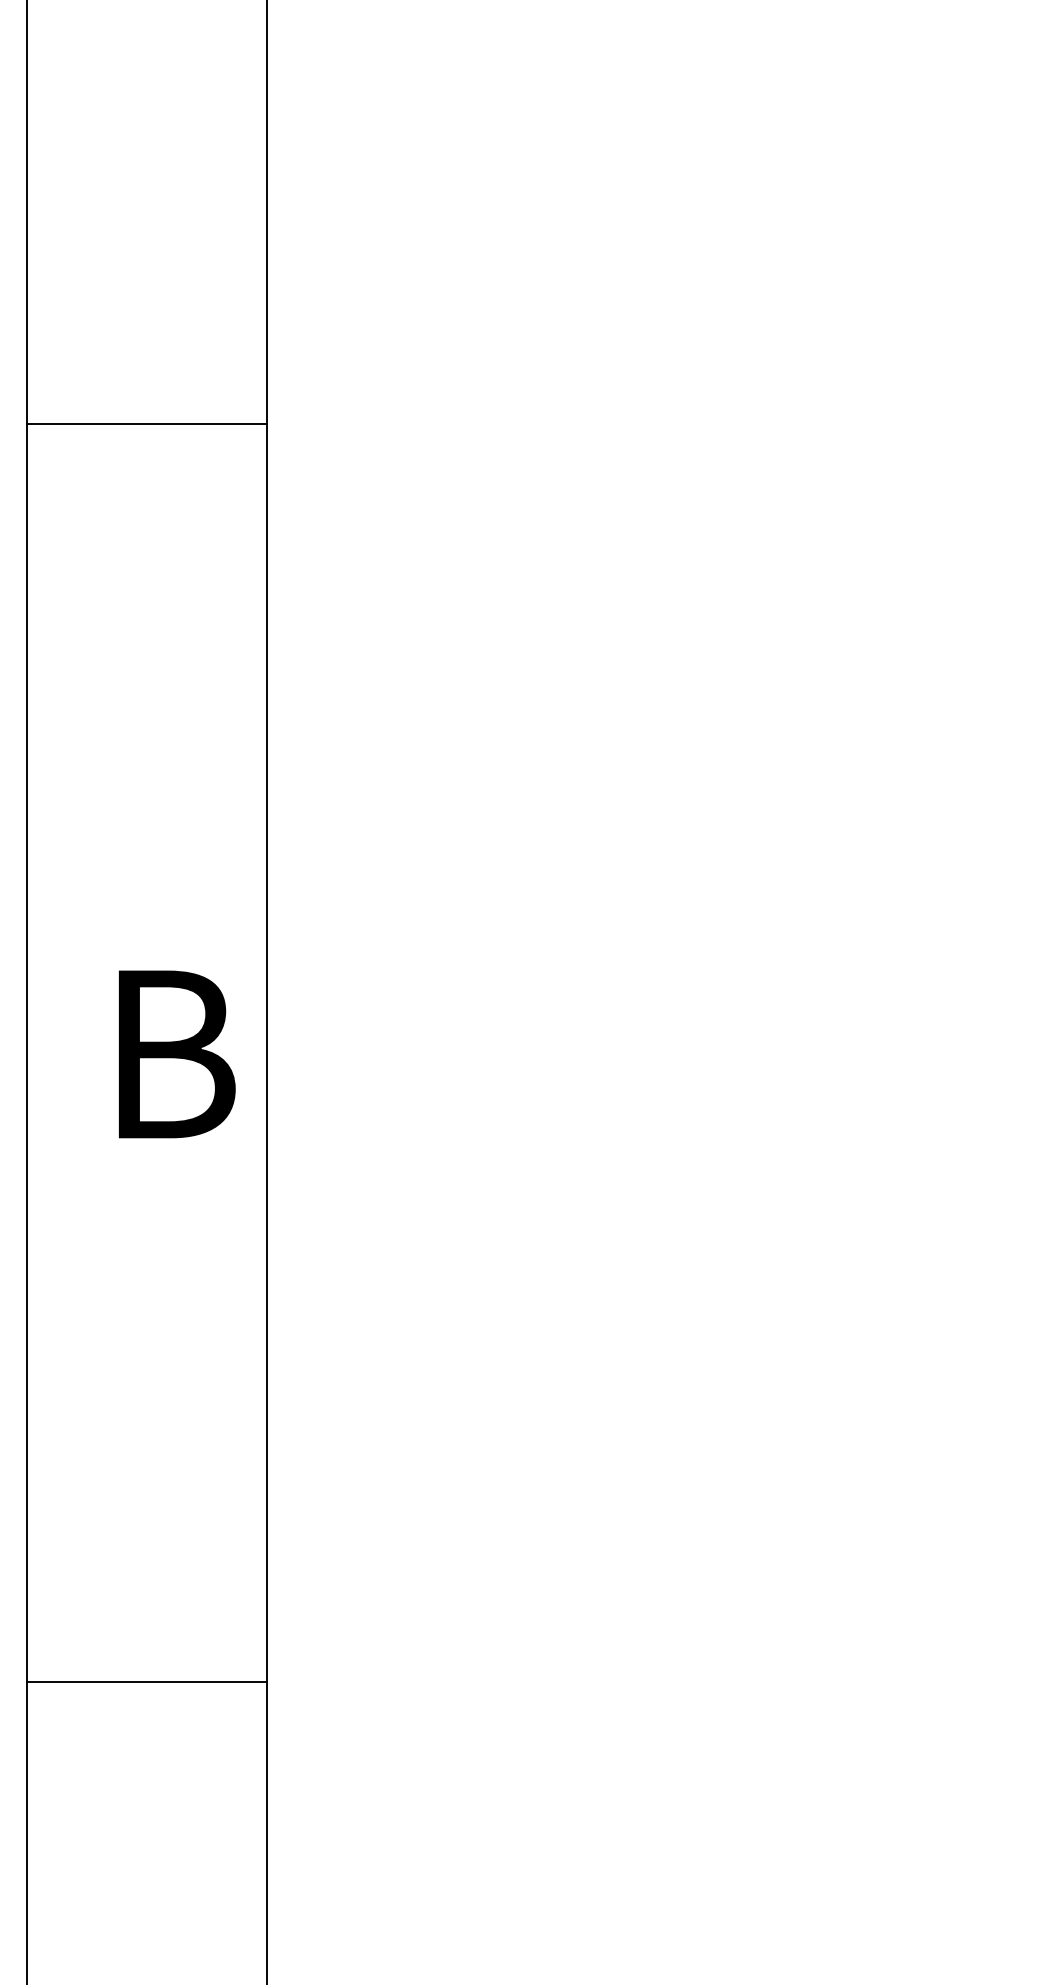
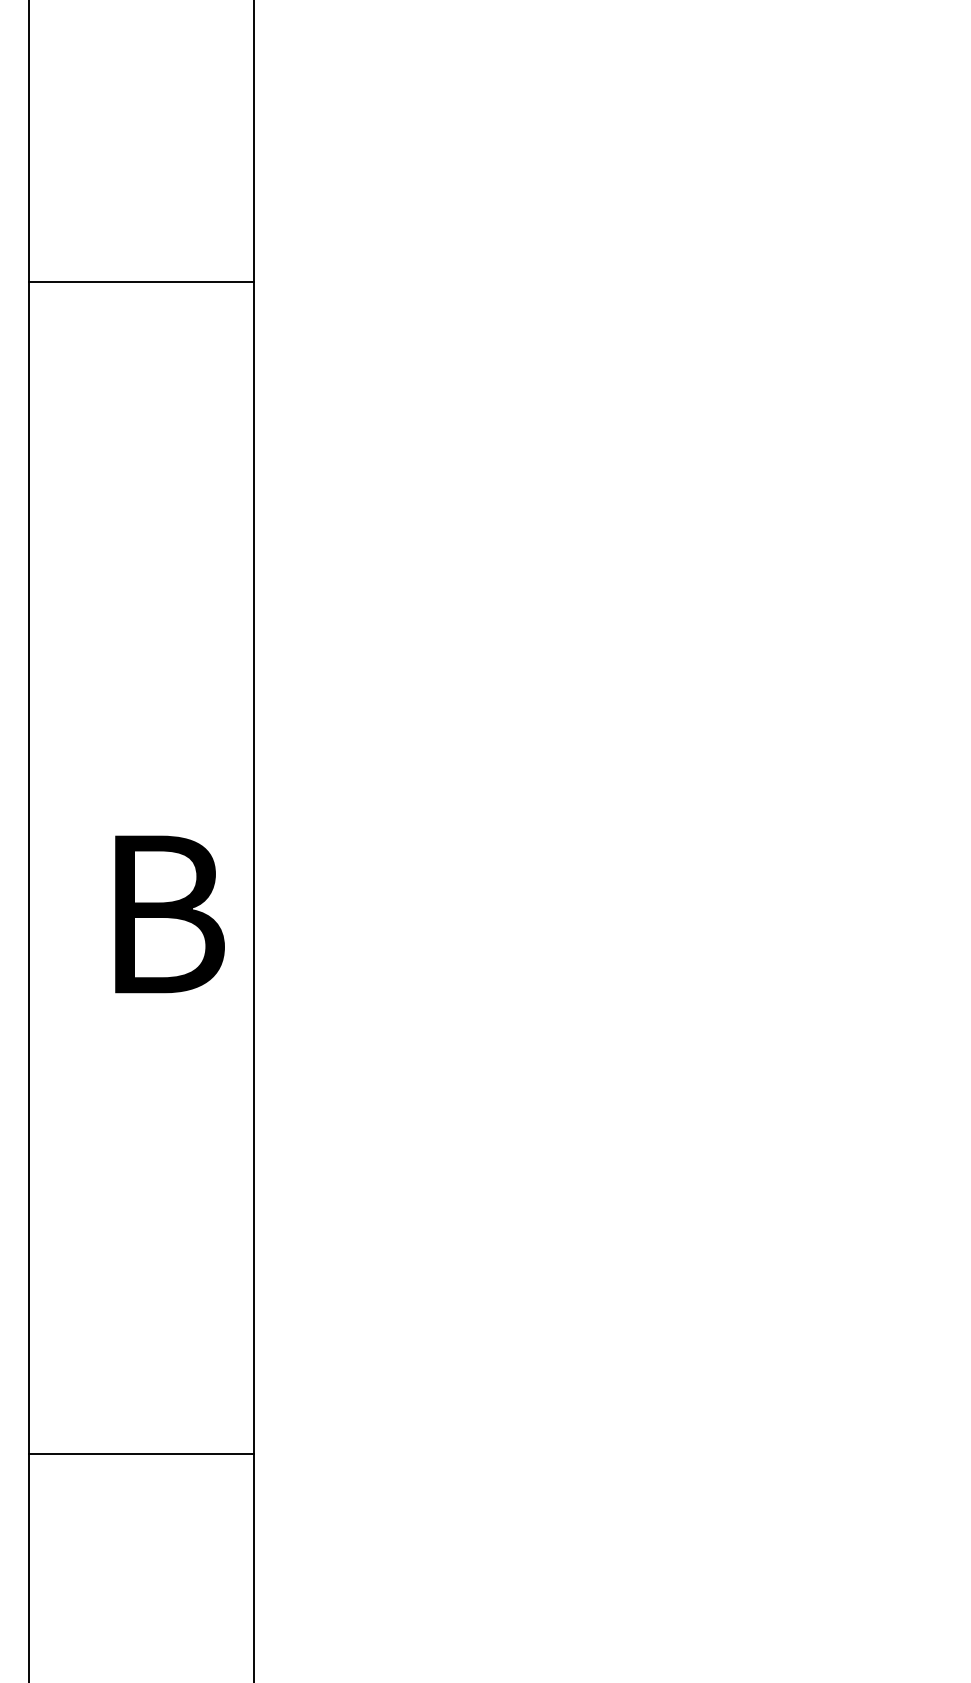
line: (146, 424) -> (141, 282), moved
line: (146, 1681) -> (141, 1453), moved

